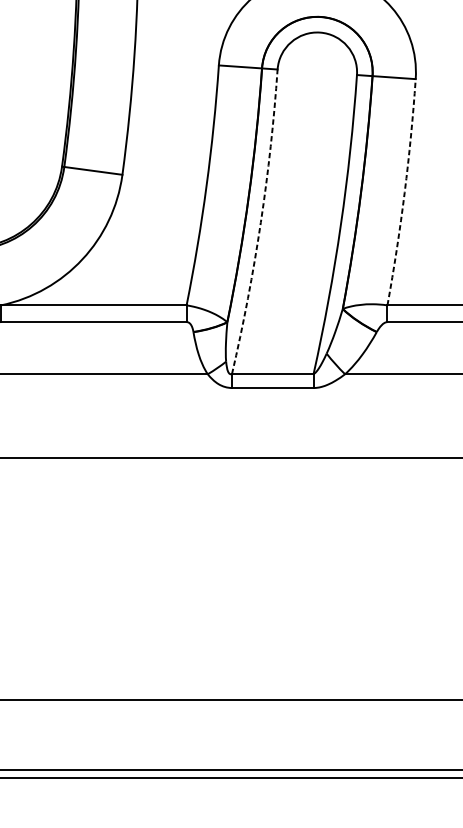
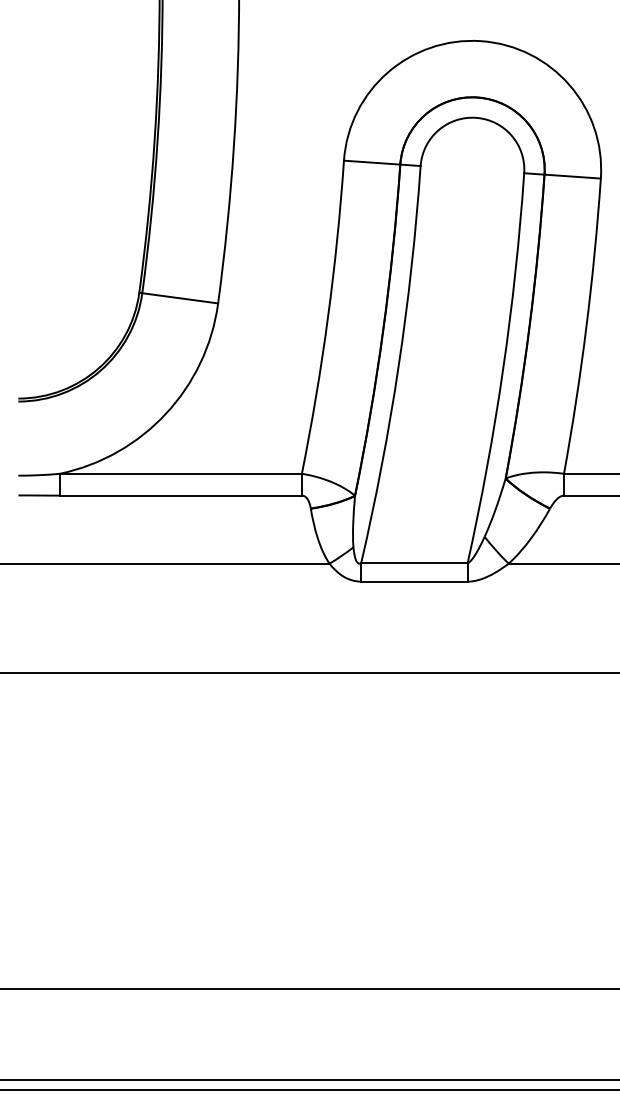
arc: (404, 192) -> (586, 326), dashed -> solid
arc: (260, 222) -> (398, 365), dashed -> solid

